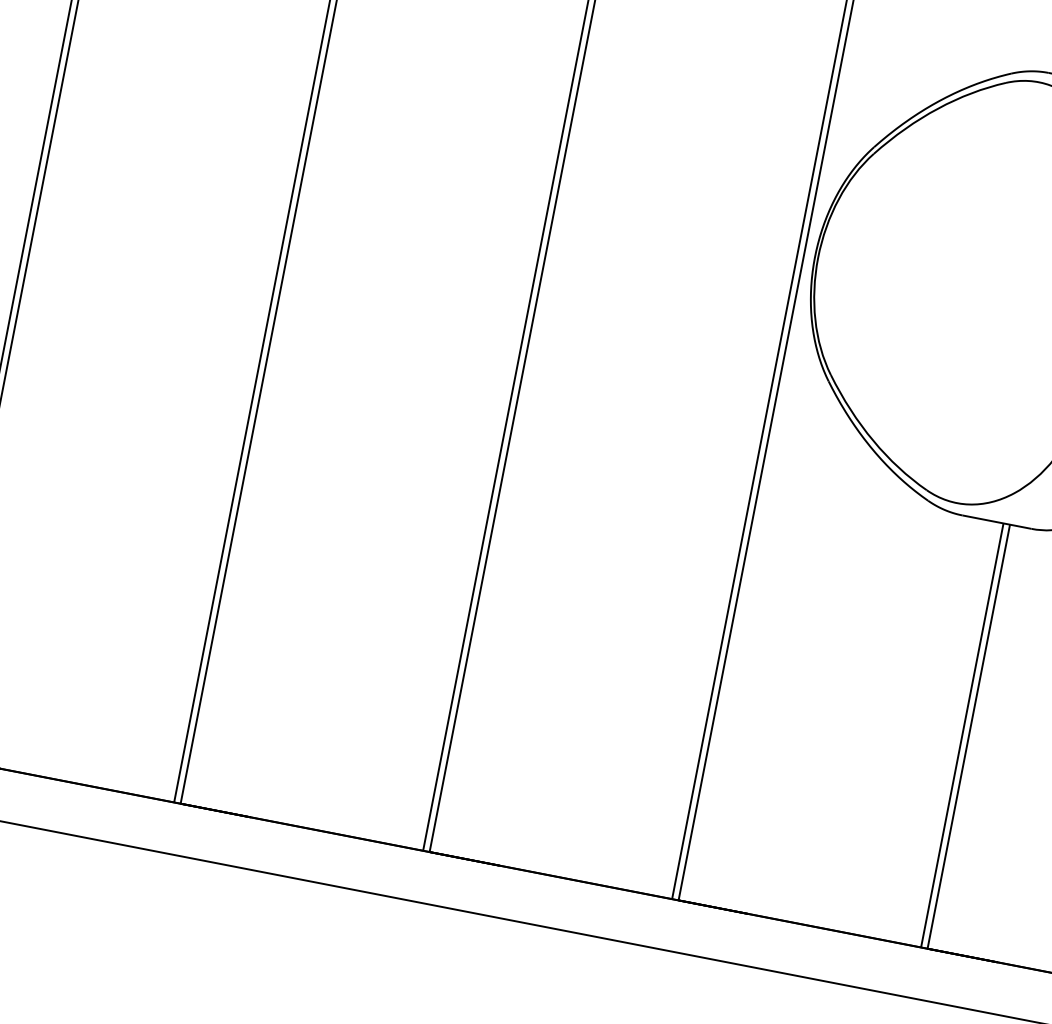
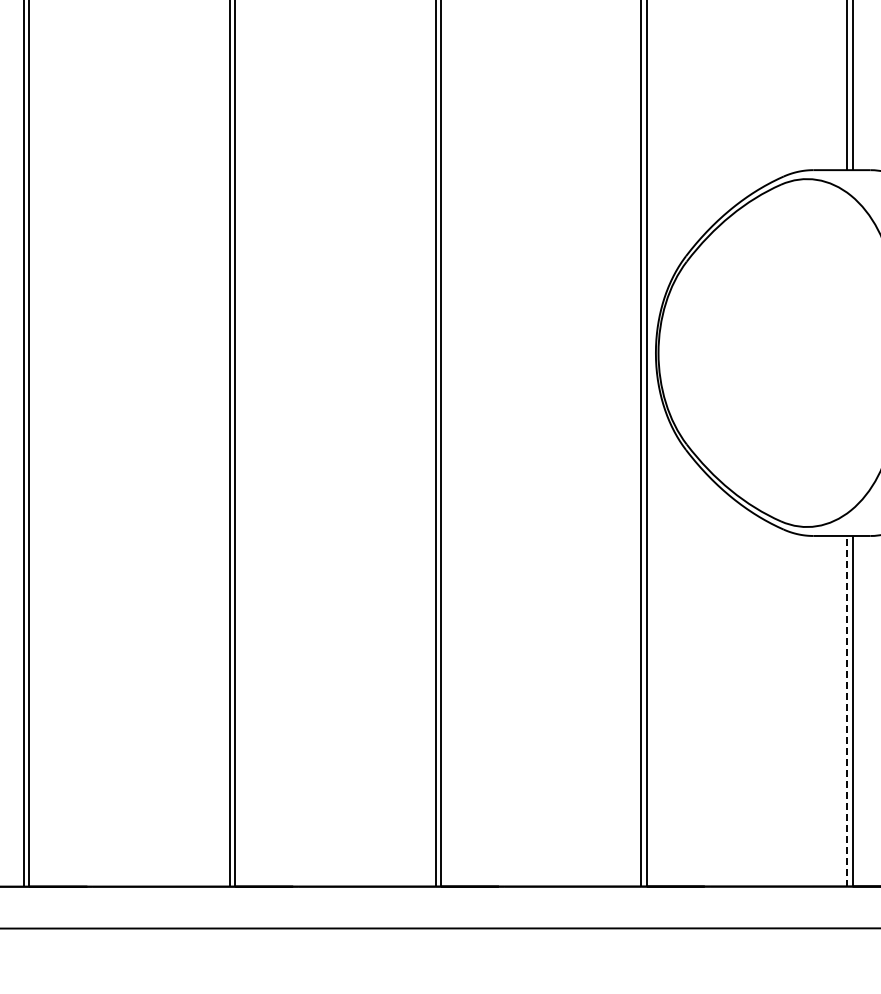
line: (962, 734) -> (847, 710), solid -> dashed

